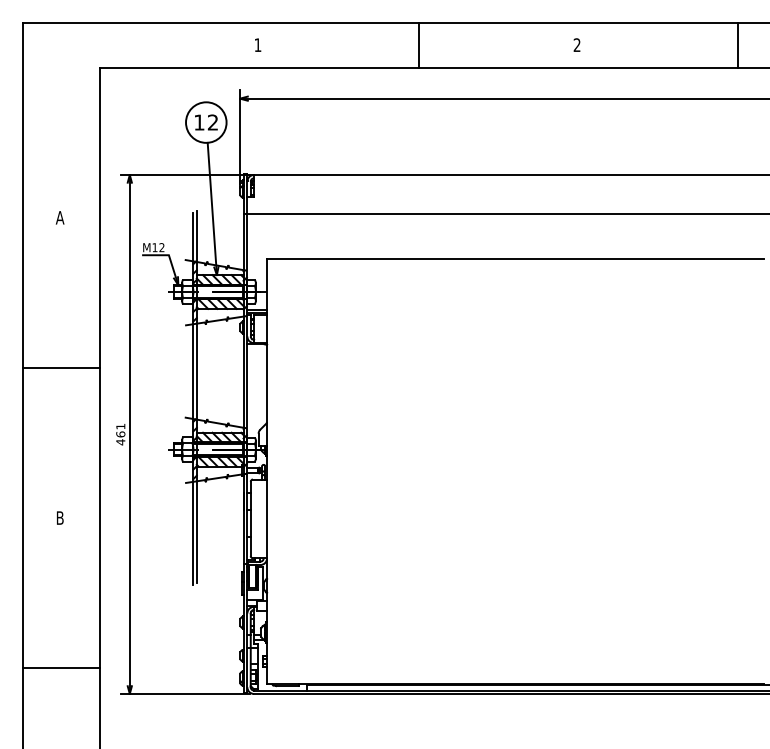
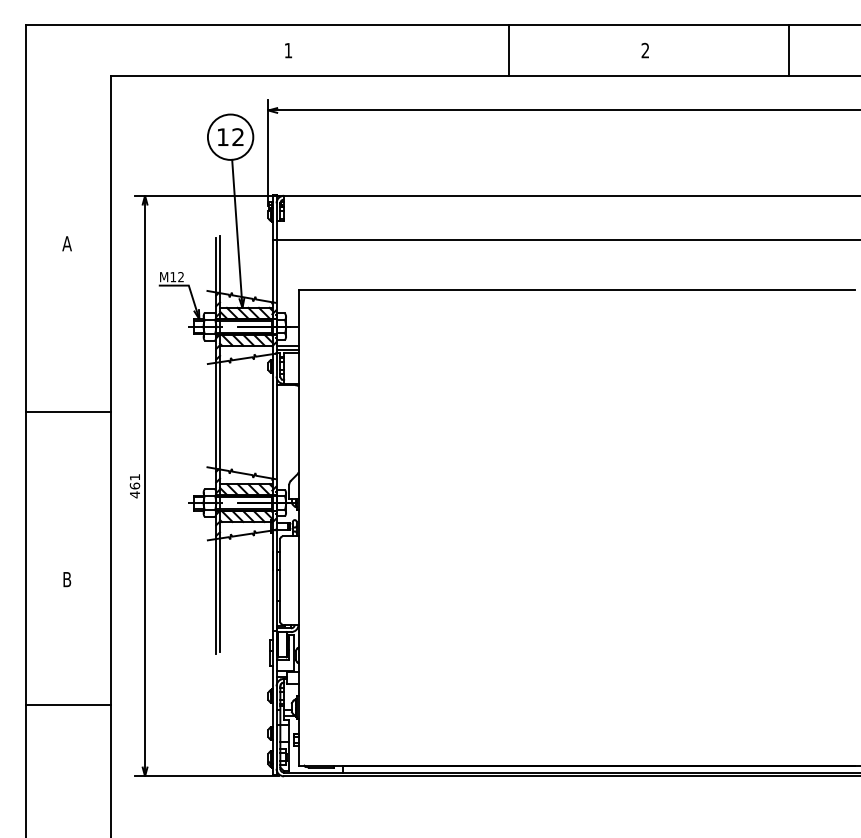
line: (418, 44) -> (508, 49), moved
line: (738, 44) -> (788, 49), moved
line: (61, 668) -> (68, 705), moved

